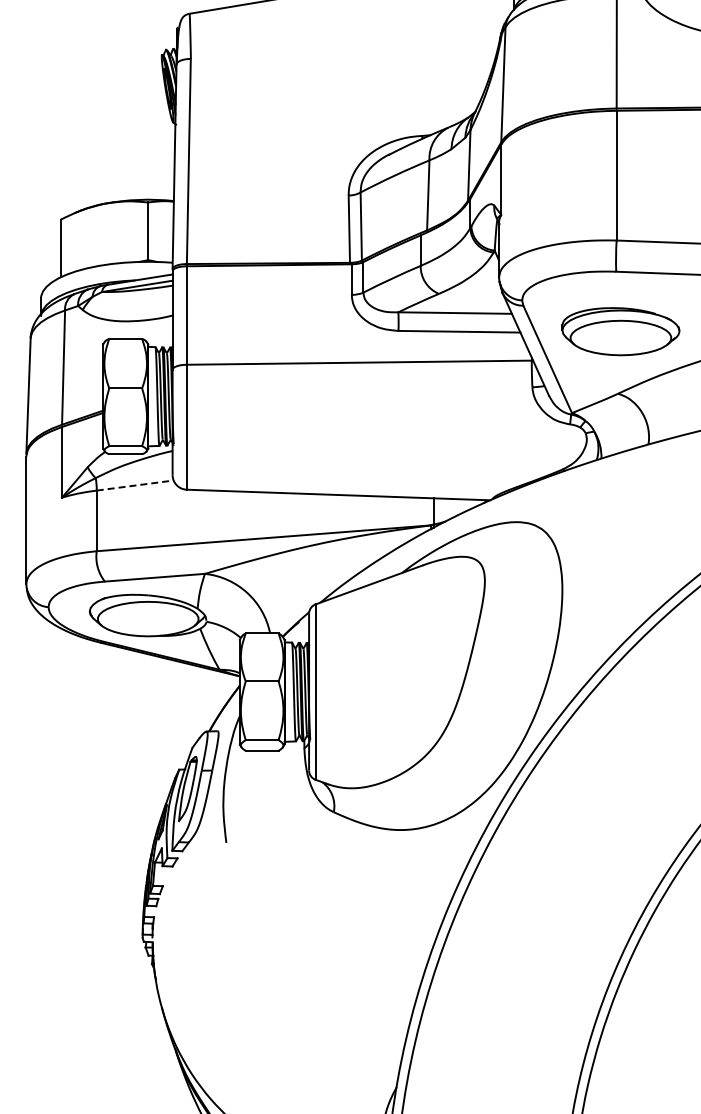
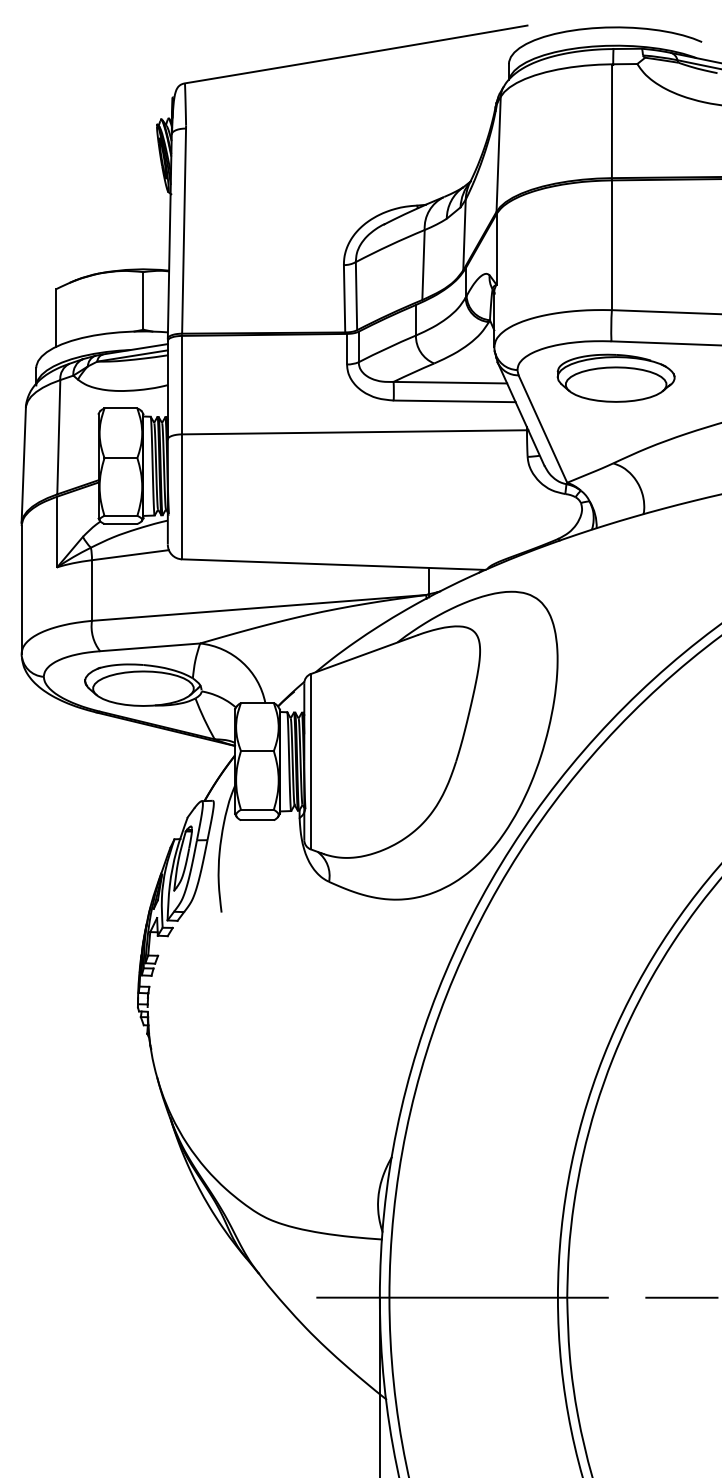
part: (620, 330) -> (615, 377), moved
line: (135, 485) -> (130, 555), dashed -> solid

